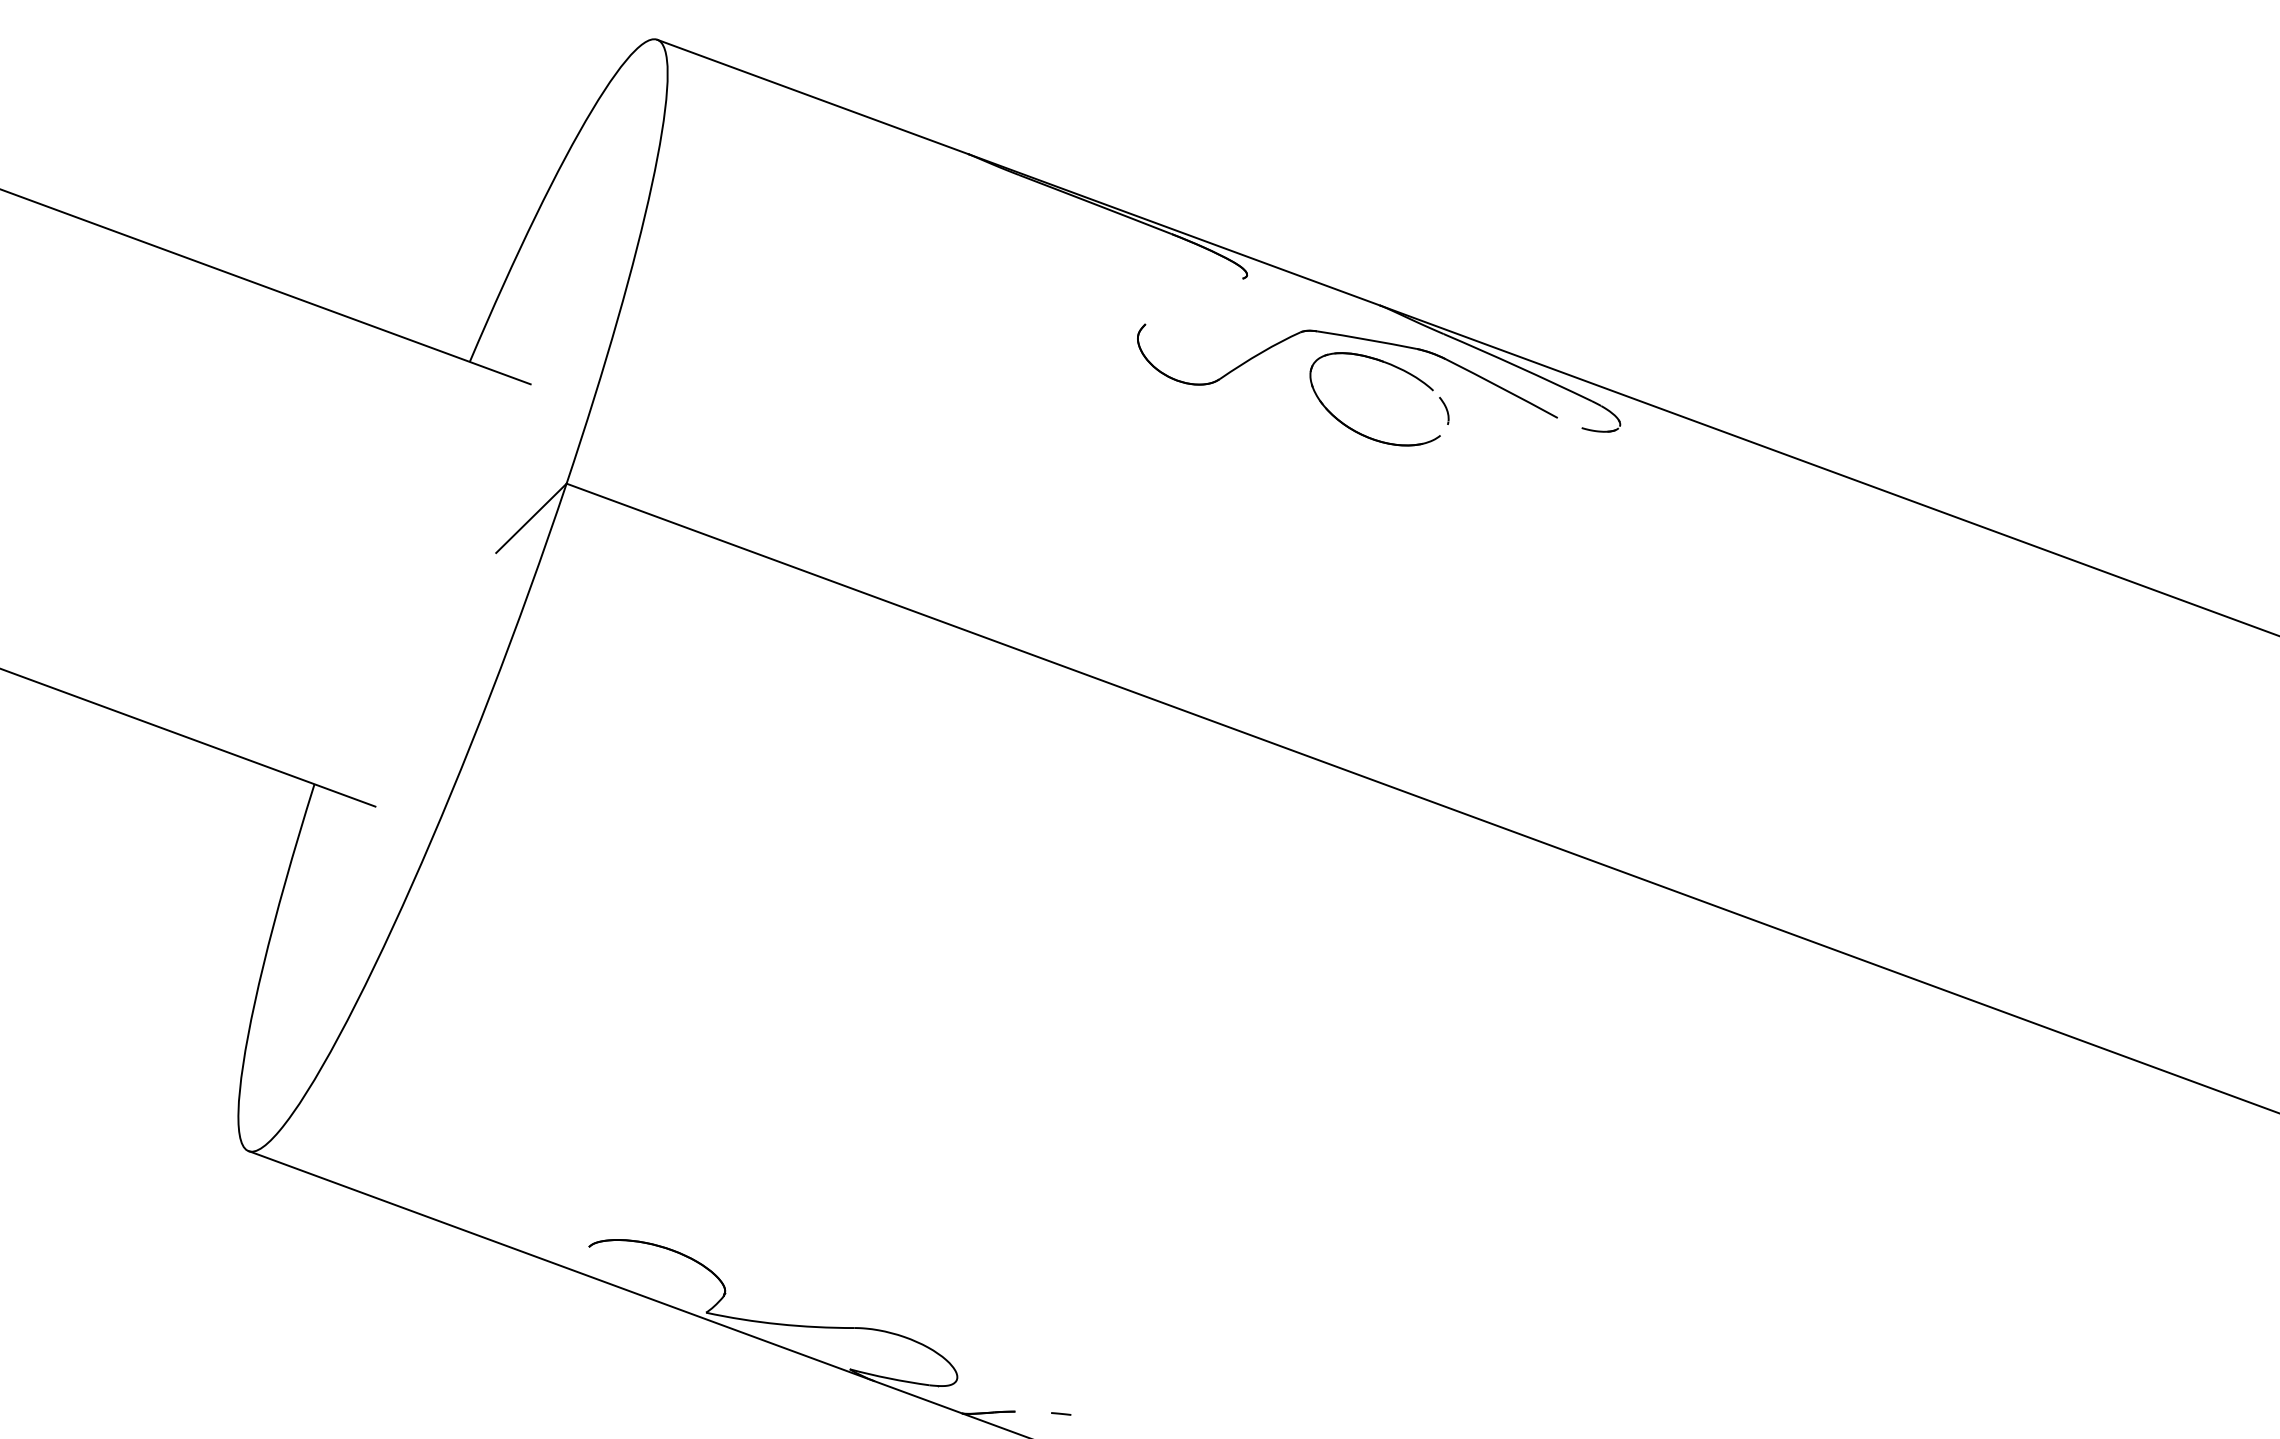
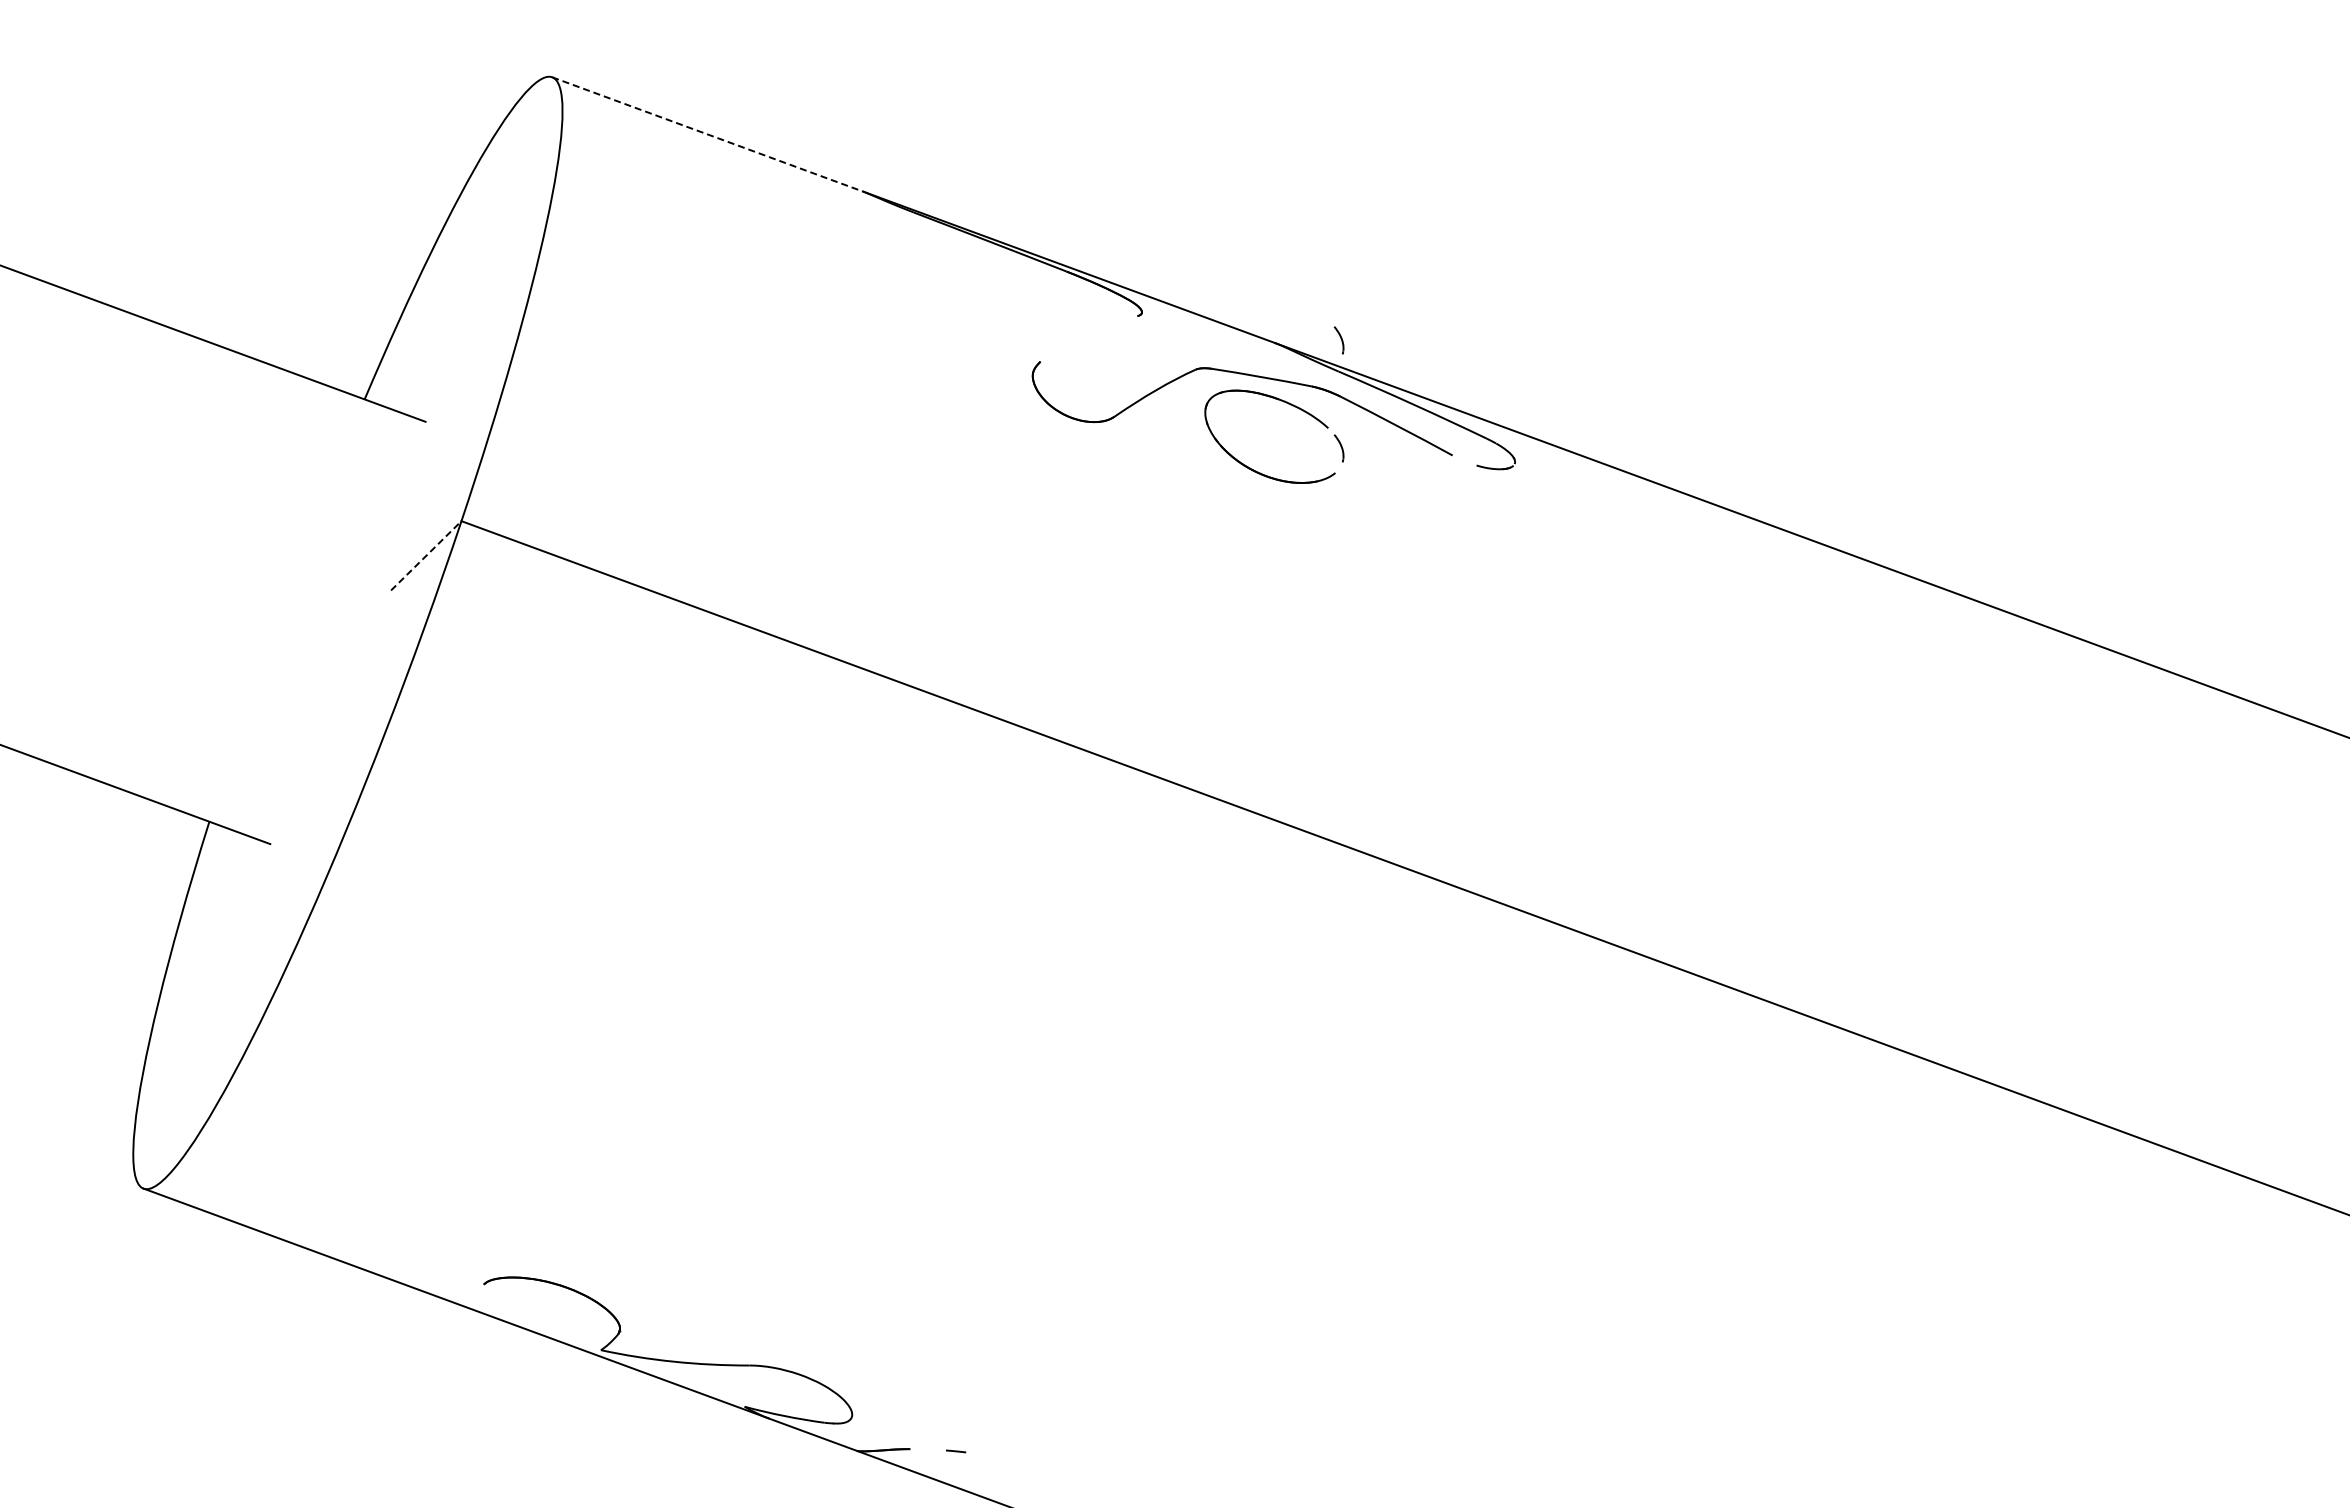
line: (812, 97) -> (707, 134), solid -> dashed
part: (1443, 303) -> (1338, 340), added
line: (531, 518) -> (426, 555), solid -> dashed

